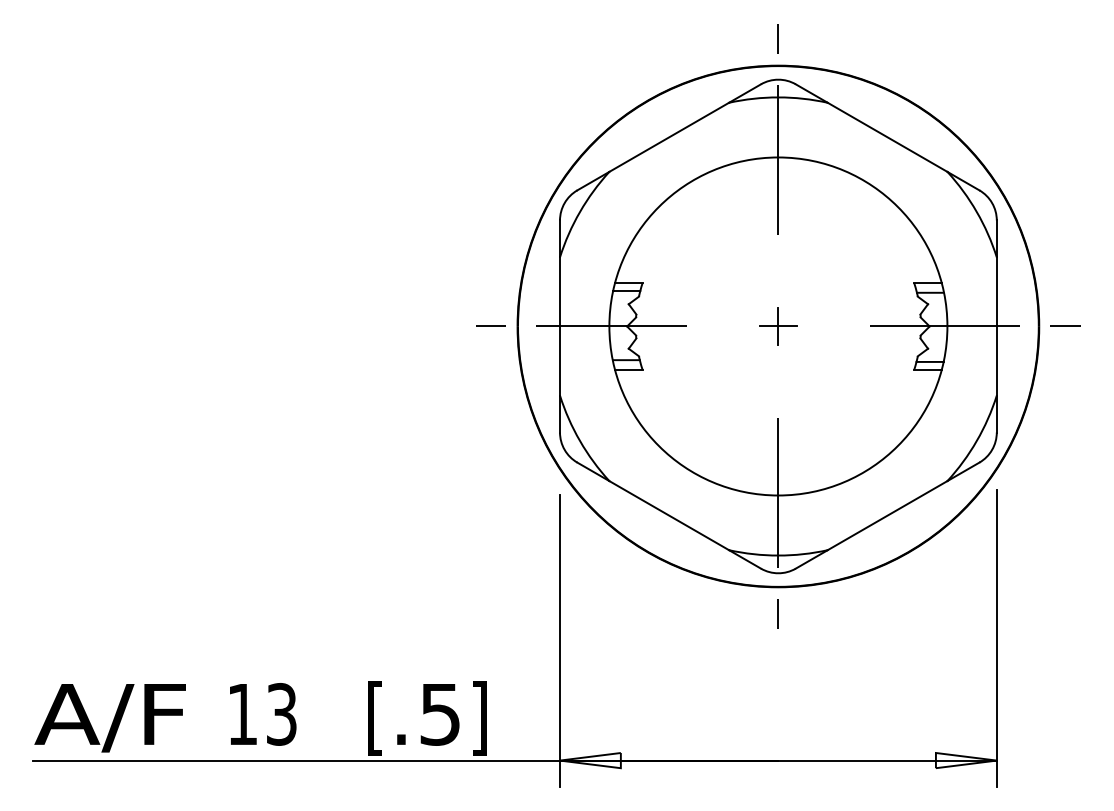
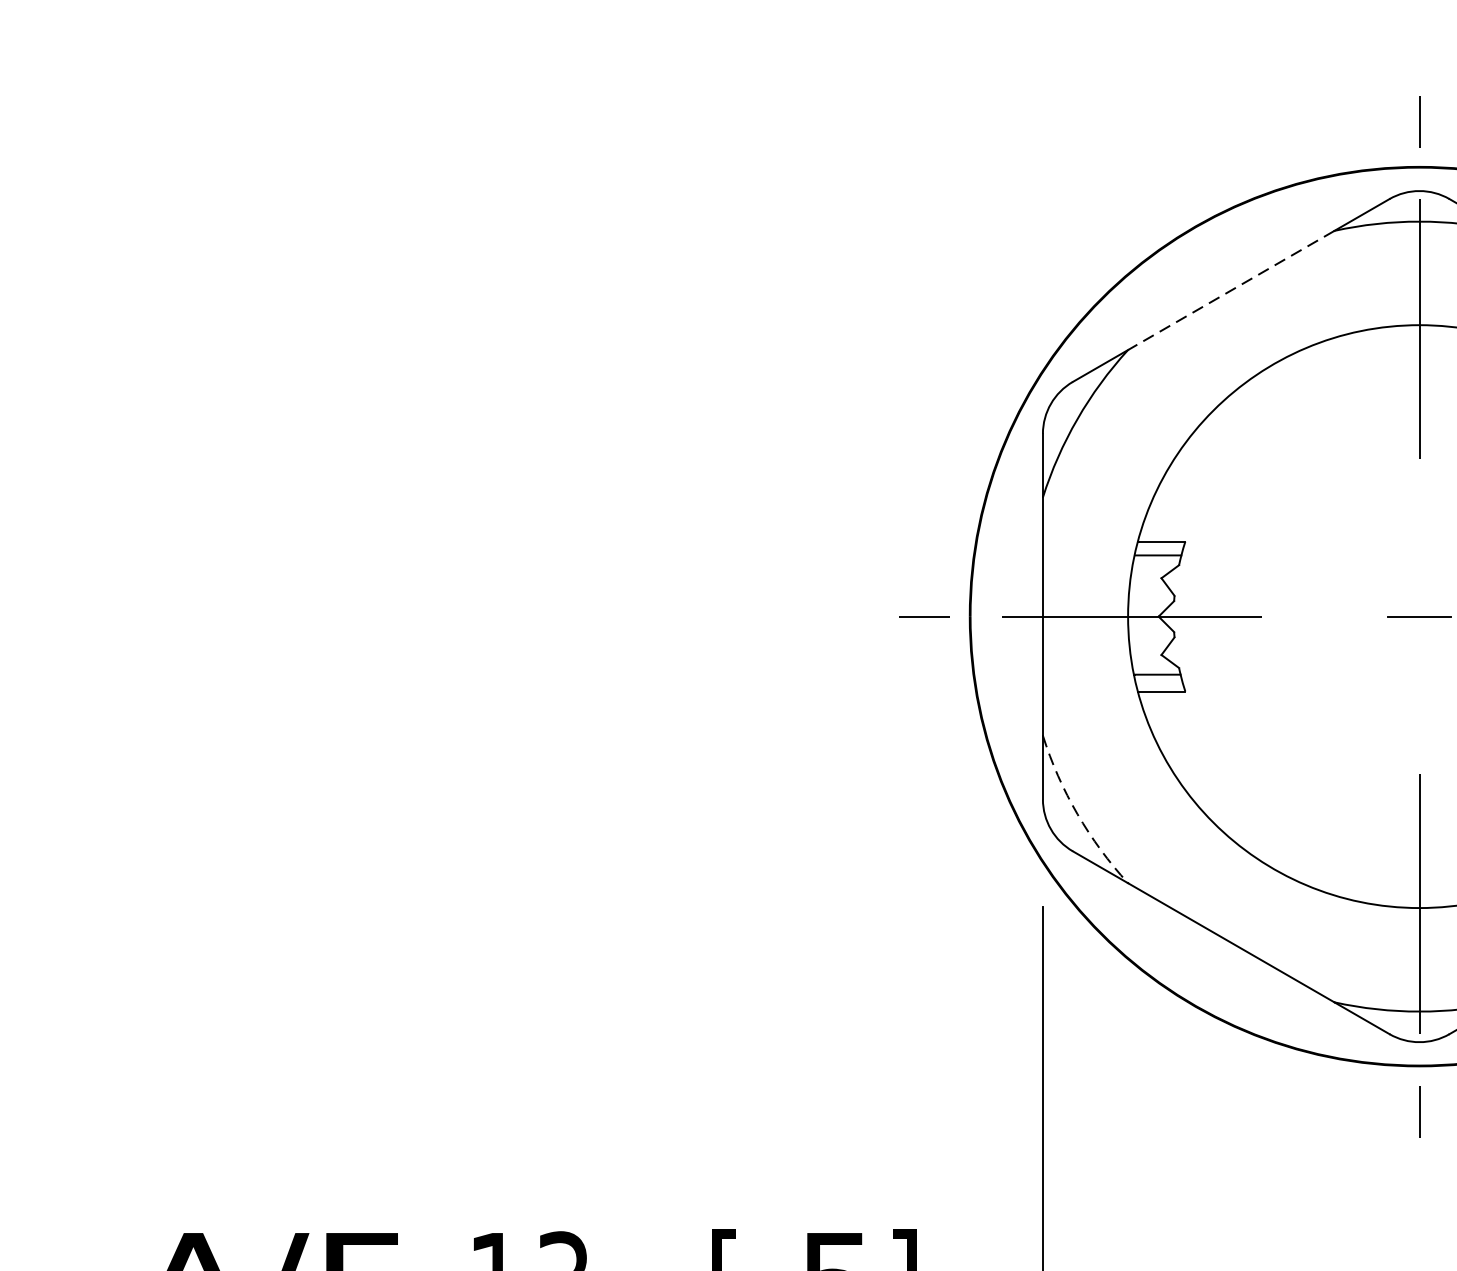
line: (668, 137) -> (1230, 290), solid -> dashed
line: (778, 326) -> (1419, 616), removed
arc: (580, 441) -> (1078, 814), solid -> dashed

